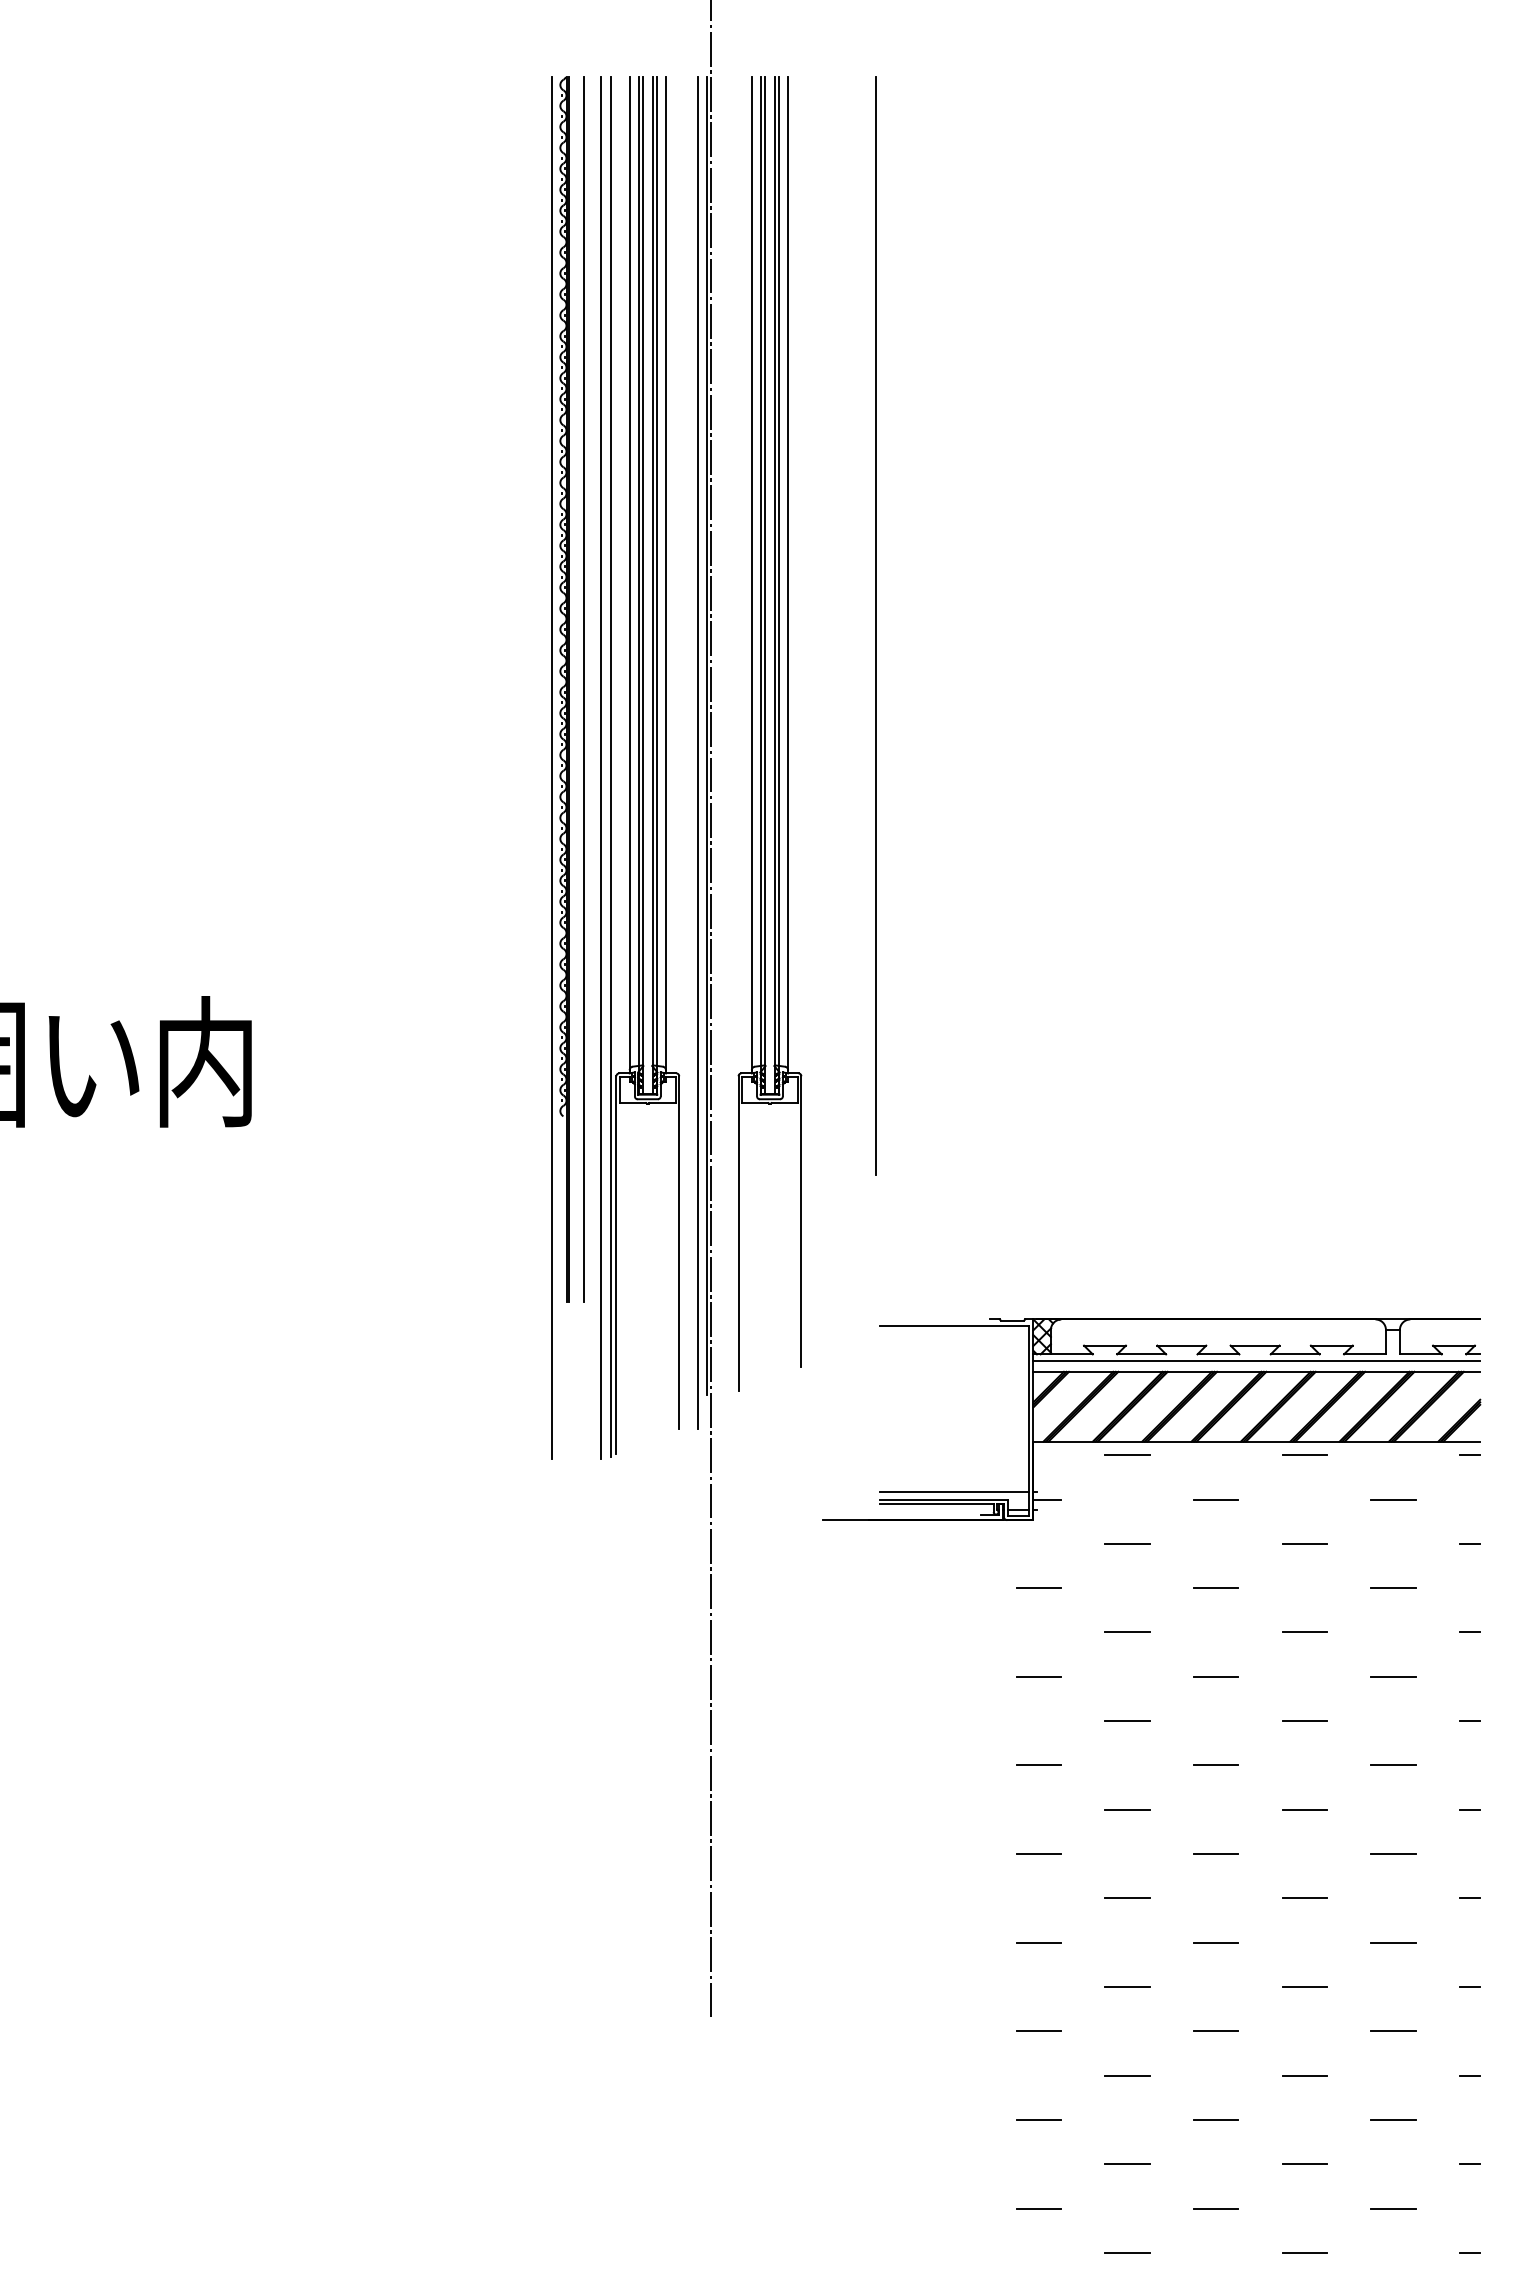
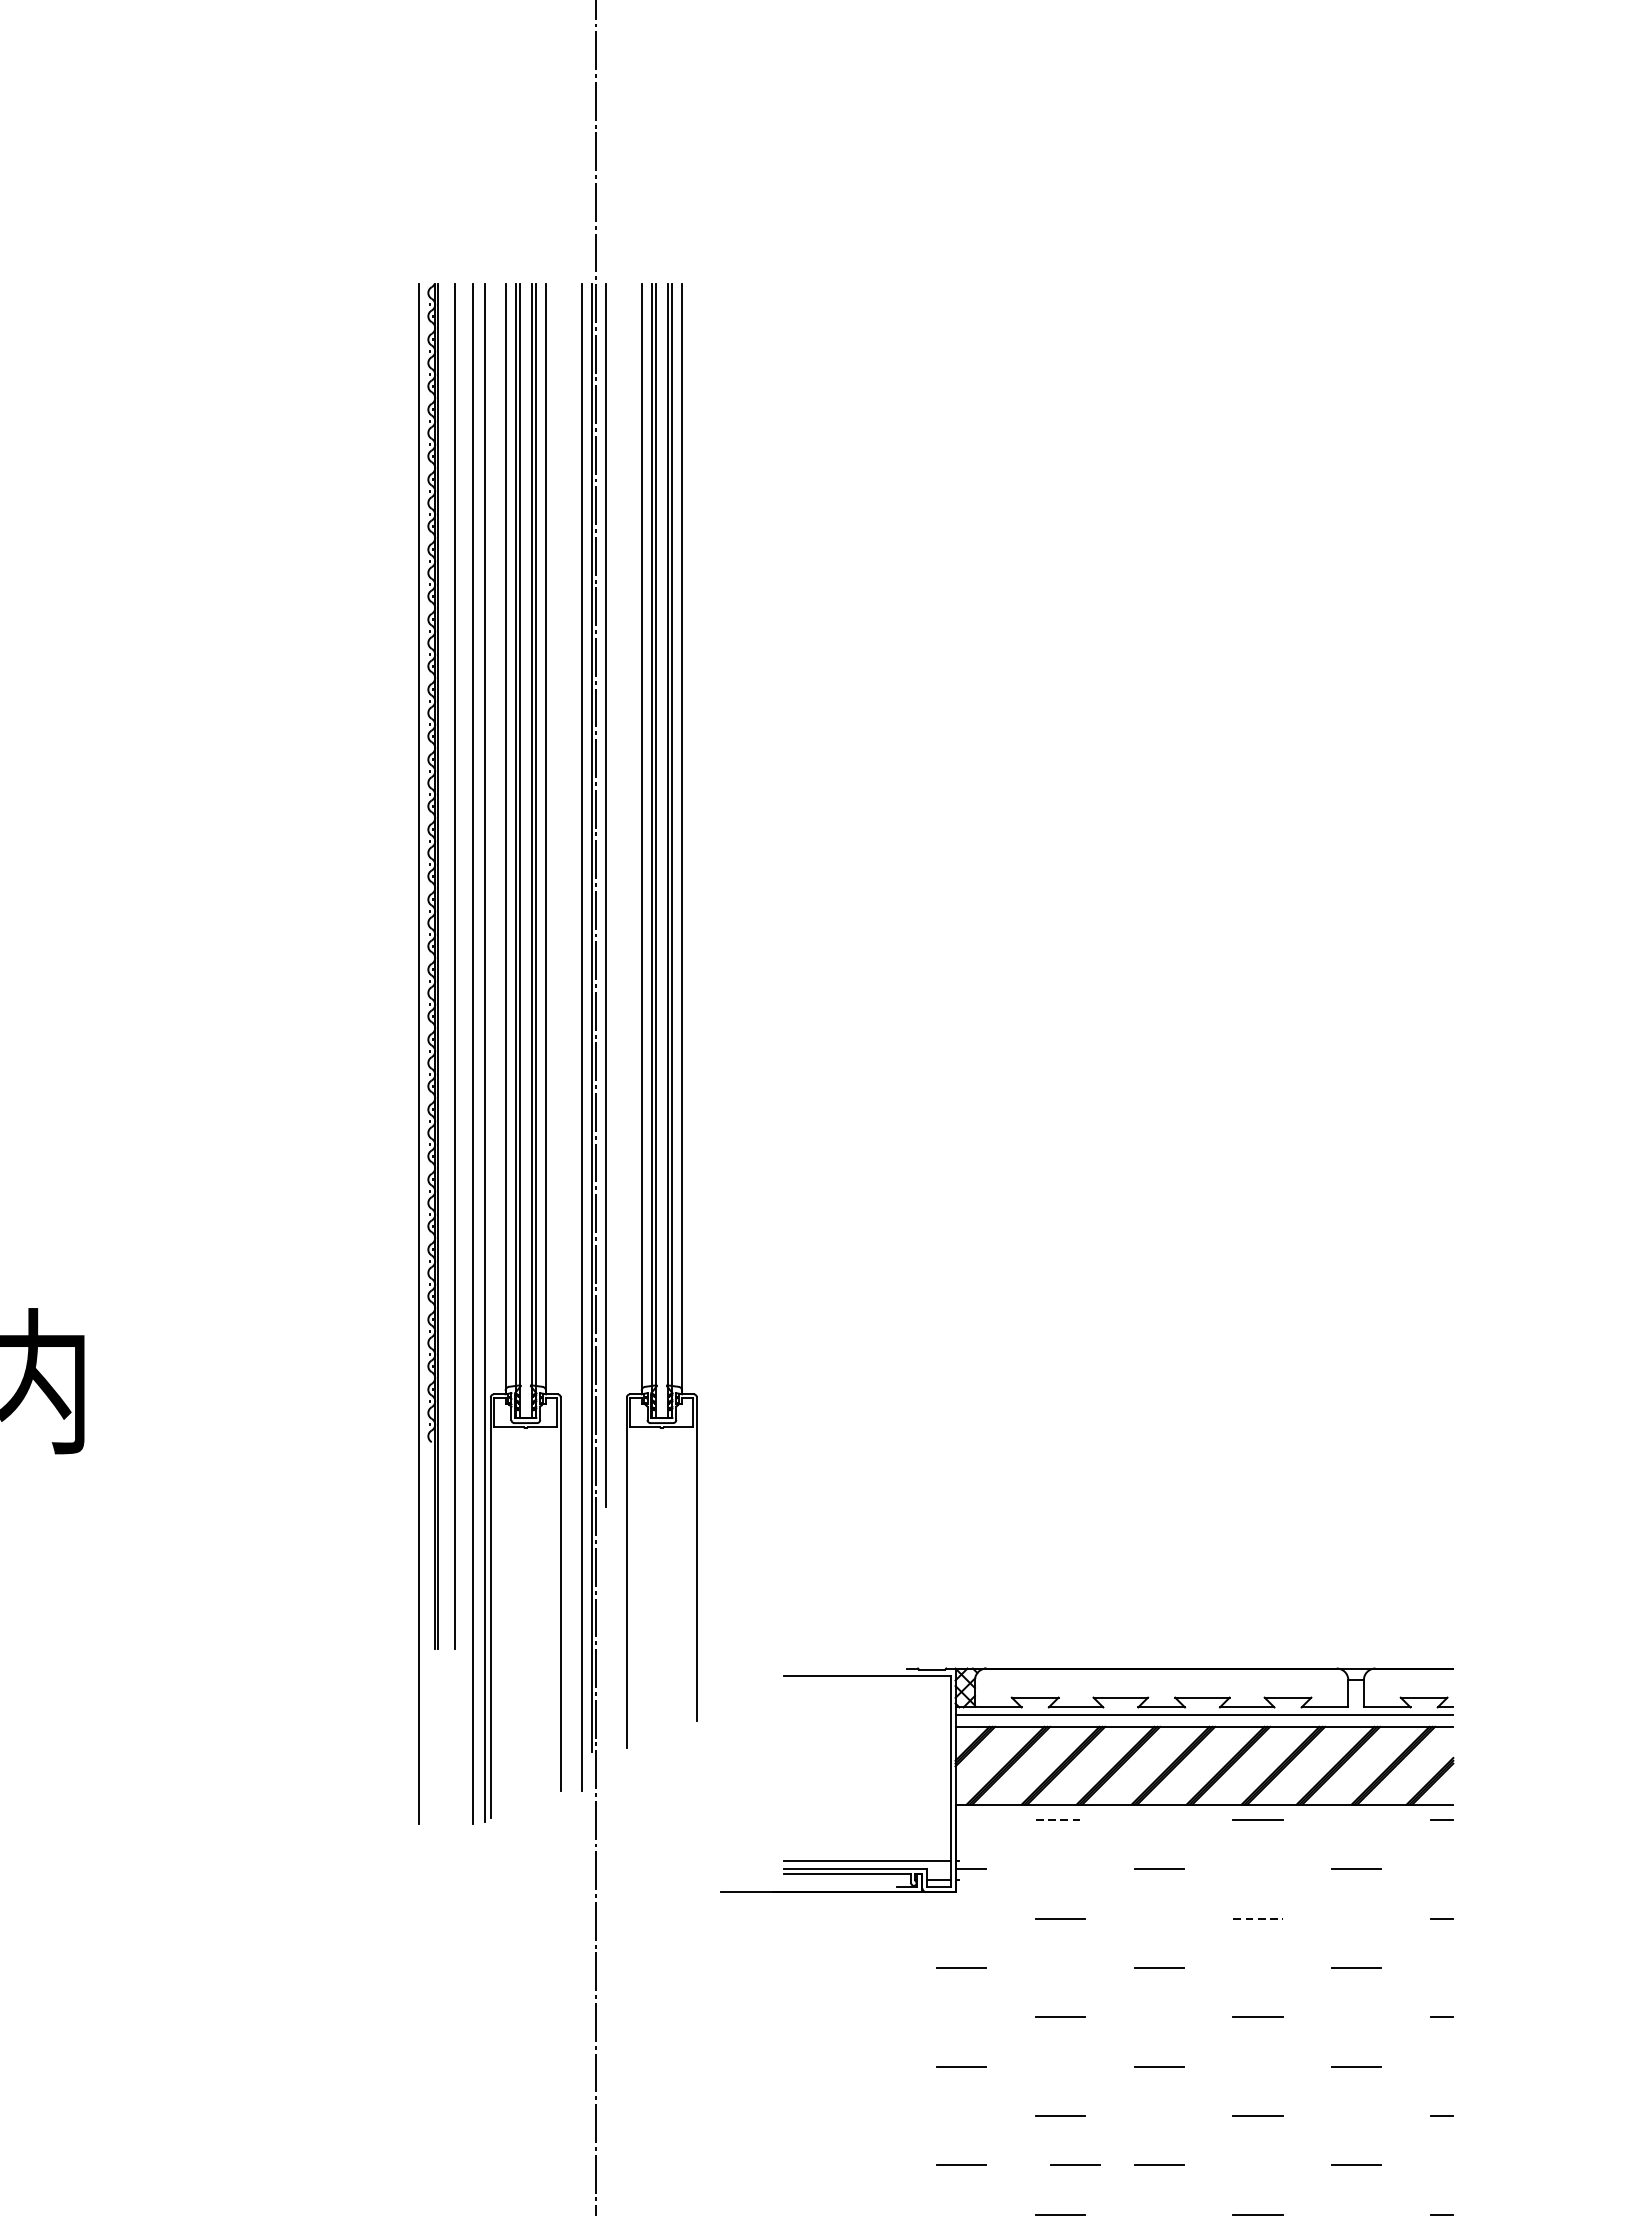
line: (875, 625) -> (604, 895), moved
line: (1128, 1455) -> (1061, 1820), solid -> dashed
line: (1305, 1543) -> (1258, 1918), solid -> dashed
line: (1140, 1764) -> (1074, 2164), added

